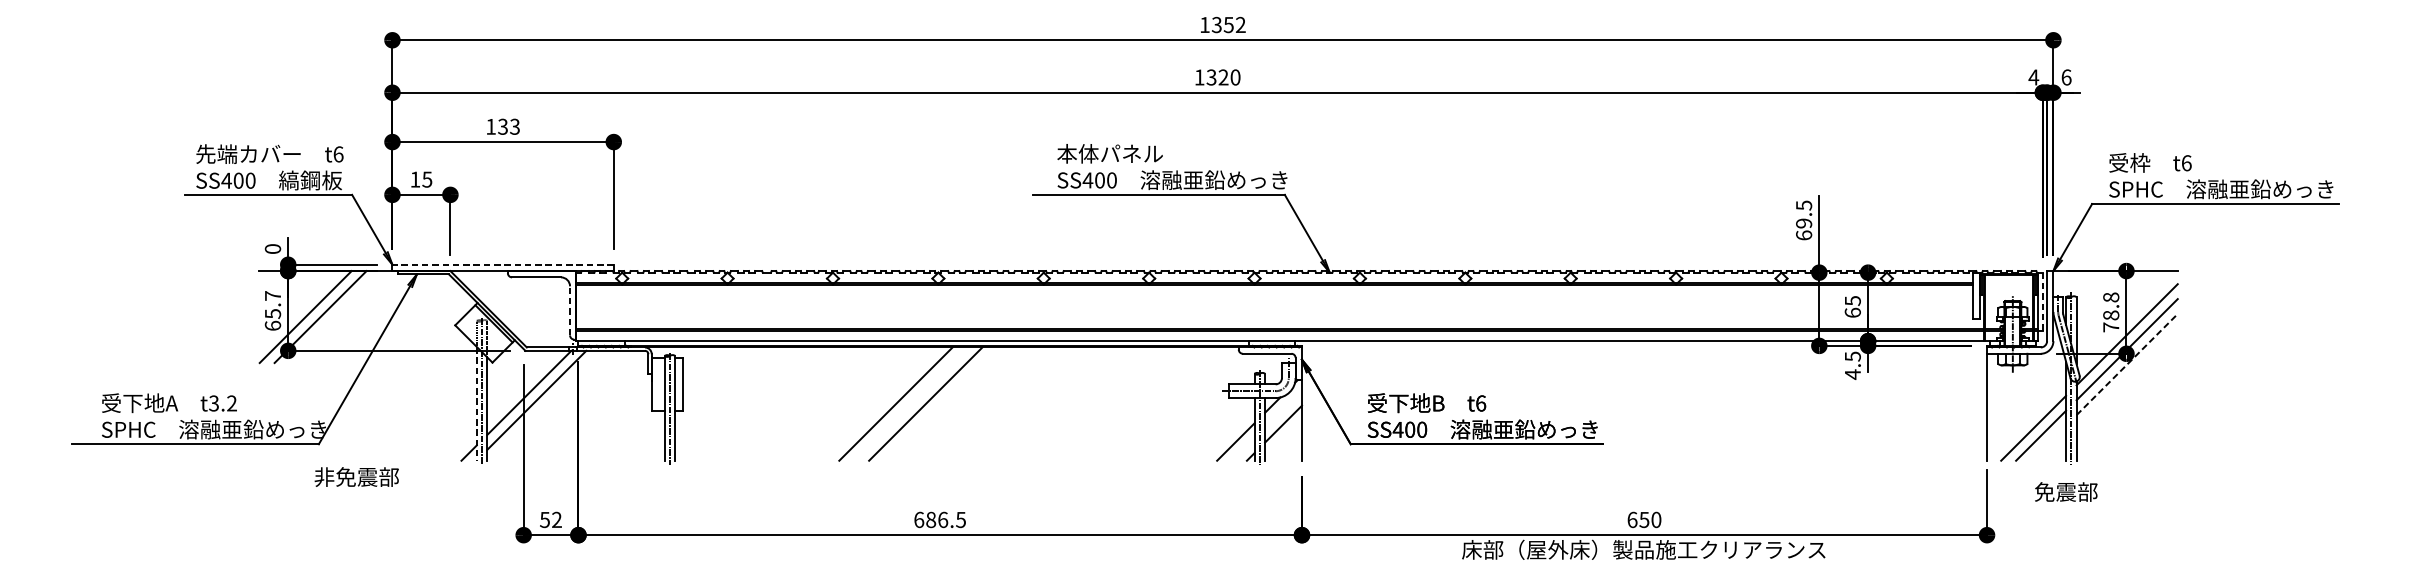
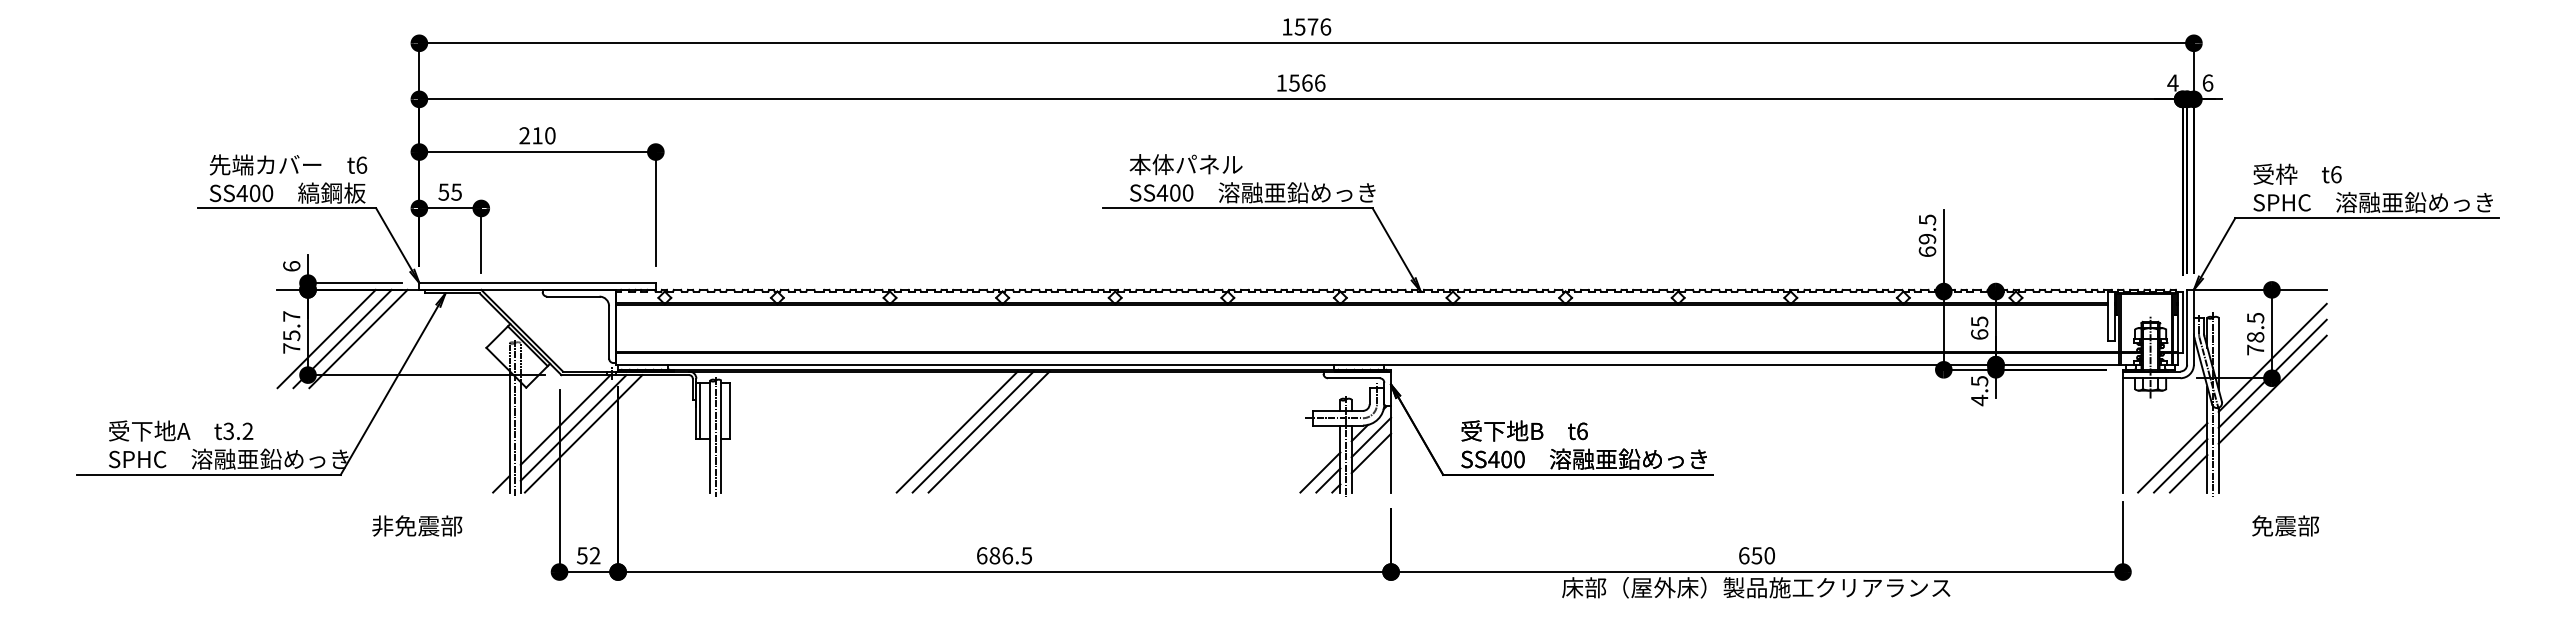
text: (1229, 24) -> (1313, 26), 1352 -> 1576
text: (1223, 76) -> (1307, 82), 1320 -> 1566
text: (503, 126) -> (537, 135), 133 -> 210
text: (415, 178) -> (443, 191), 15 -> 55
text: (272, 249) -> (291, 266), 0 -> 6
line: (503, 265) -> (537, 283), dashed -> solid
text: (2111, 296) -> (2255, 317), 78.8 -> 78.5
line: (2042, 301) -> (2182, 322), dashed -> solid
line: (570, 310) -> (609, 331), dashed -> solid
line: (335, 316) -> (358, 338), added
text: (272, 325) -> (291, 348), 65.7 -> 75.7
line: (2127, 364) -> (2273, 389), dashed -> solid
line: (654, 383) -> (699, 410), added
line: (476, 403) -> (509, 431), dashed -> solid
line: (910, 403) -> (972, 431), added
line: (546, 405) -> (583, 433), added
line: (1283, 409) -> (1371, 437), added
line: (2048, 442) -> (2188, 473), added
line: (1243, 449) -> (1328, 480), added
text: (357, 476) -> (417, 525), moved
text: (2066, 491) -> (2285, 525), moved

